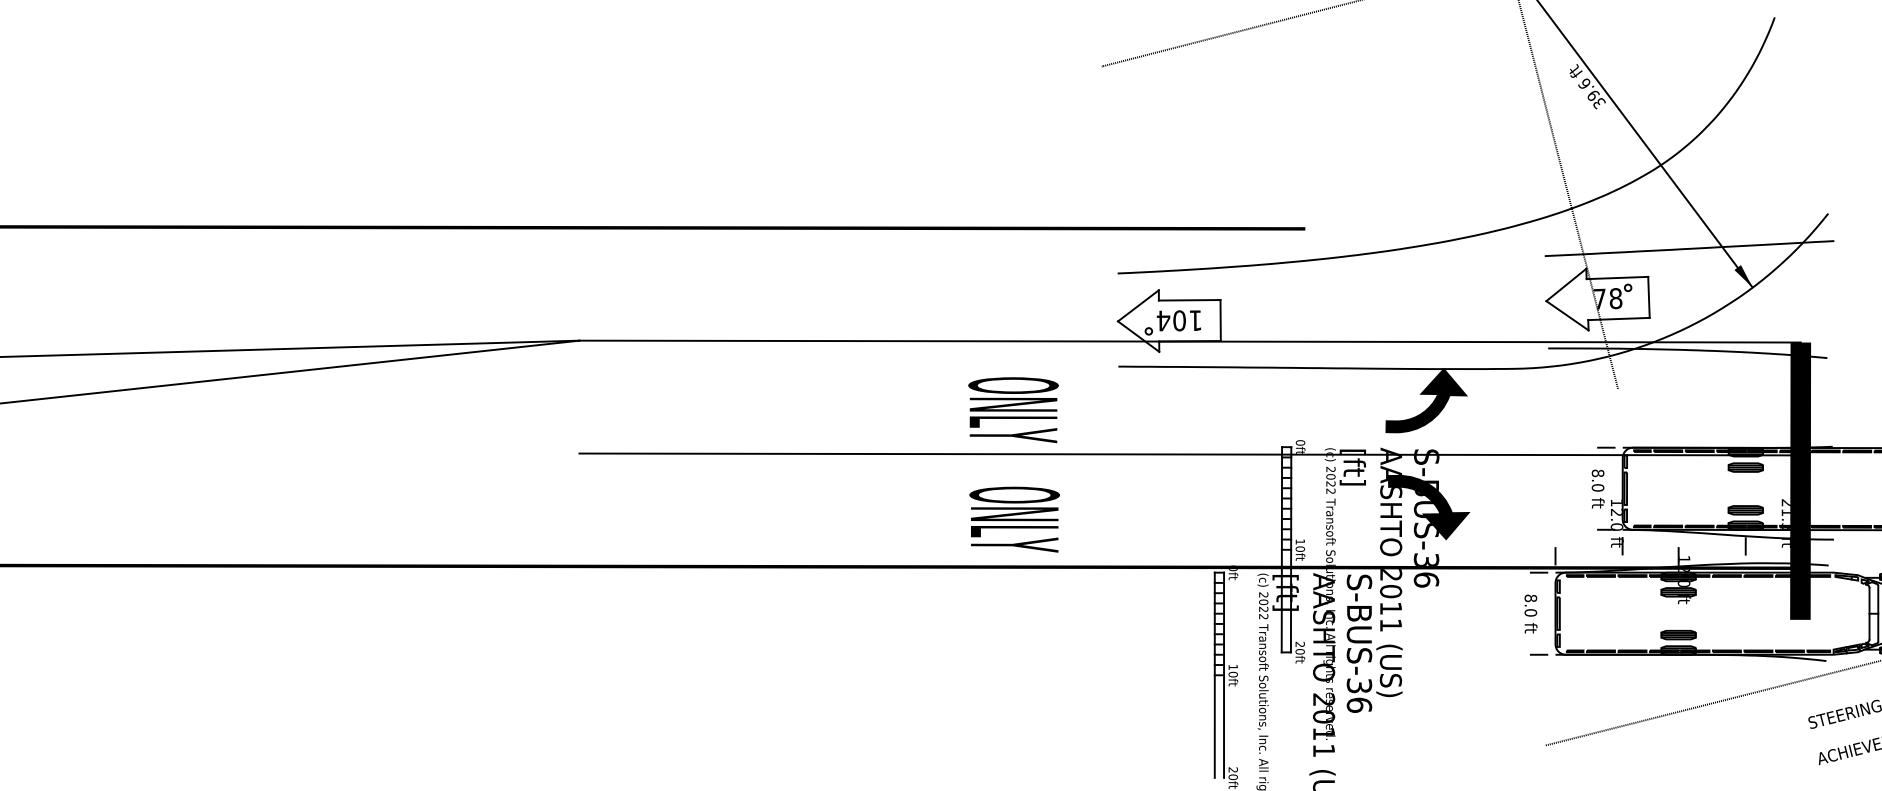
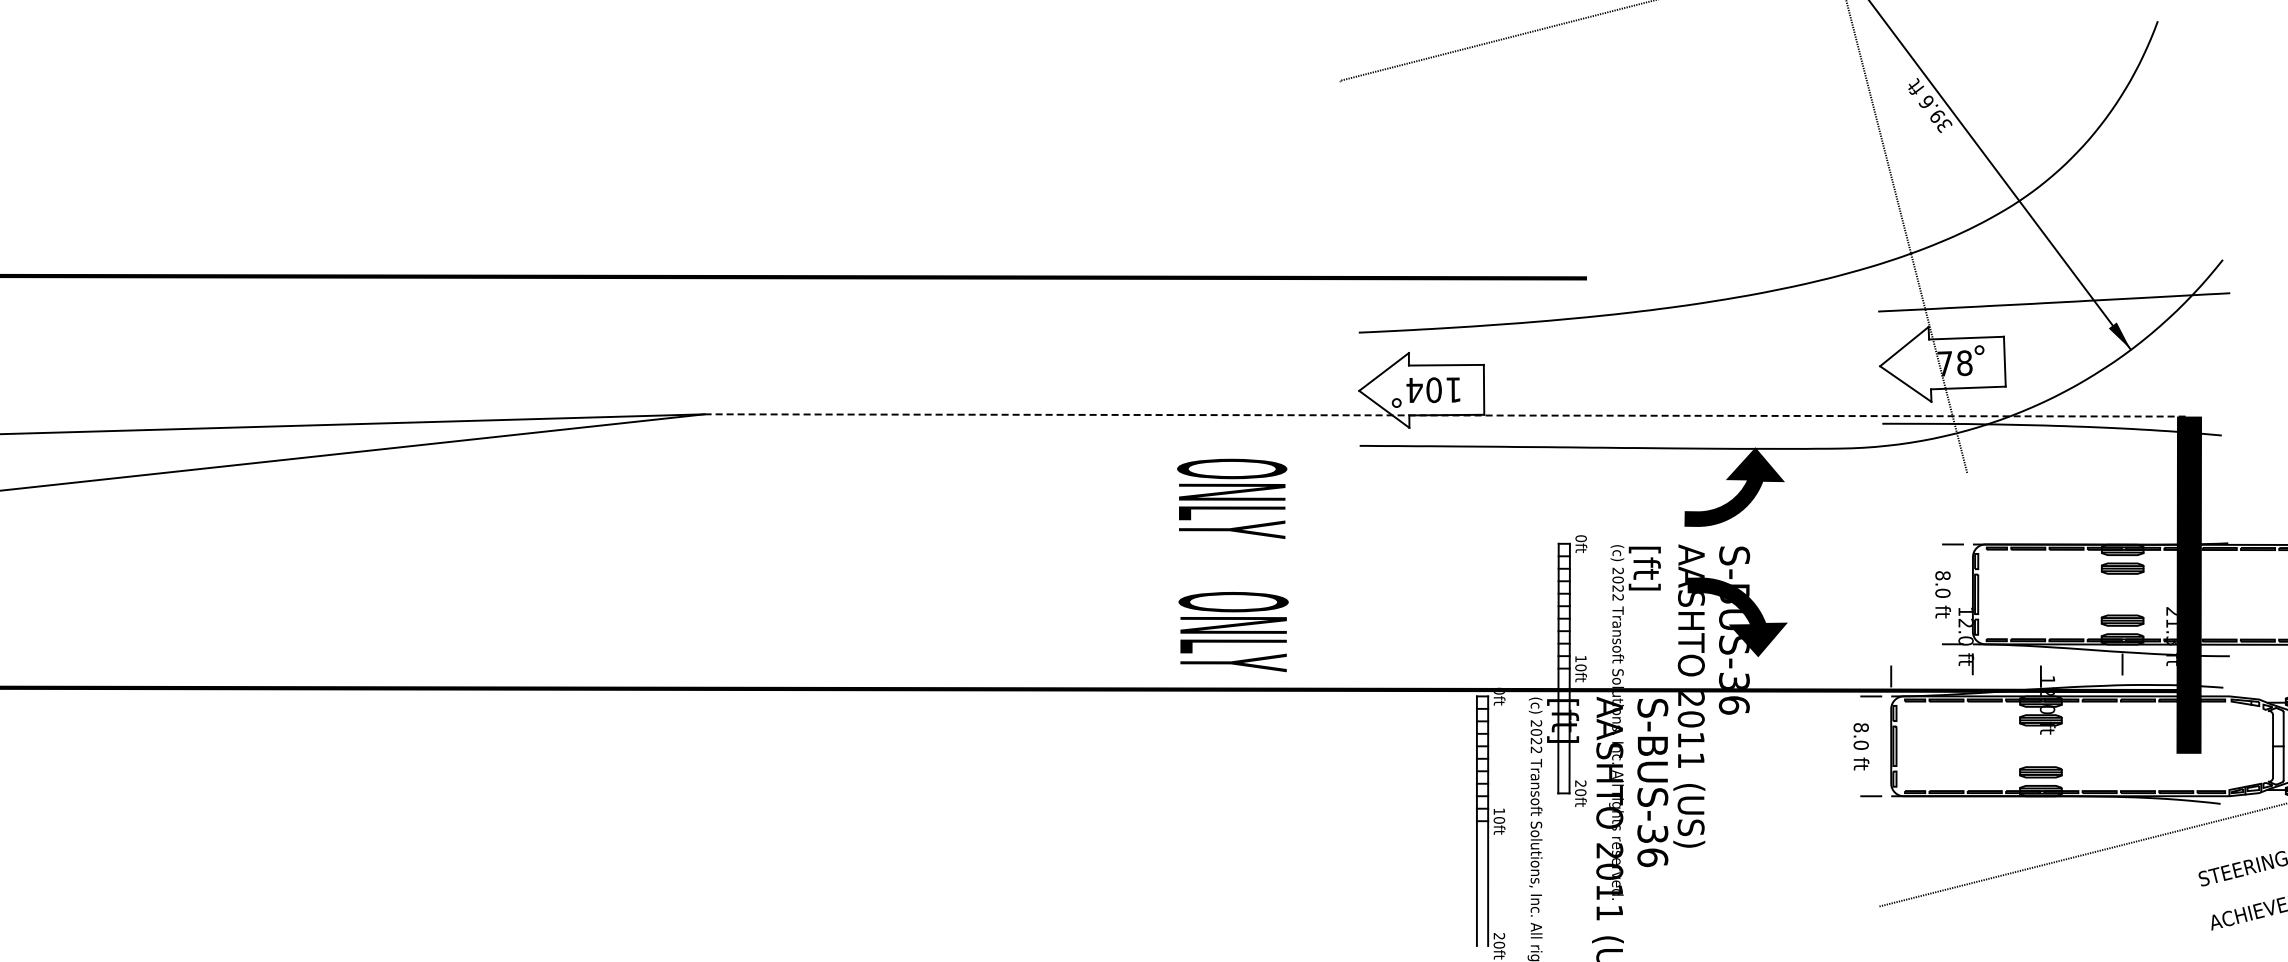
line: (1190, 341) -> (1447, 415), solid -> dashed
line: (1189, 454) -> (1446, 552), removed

